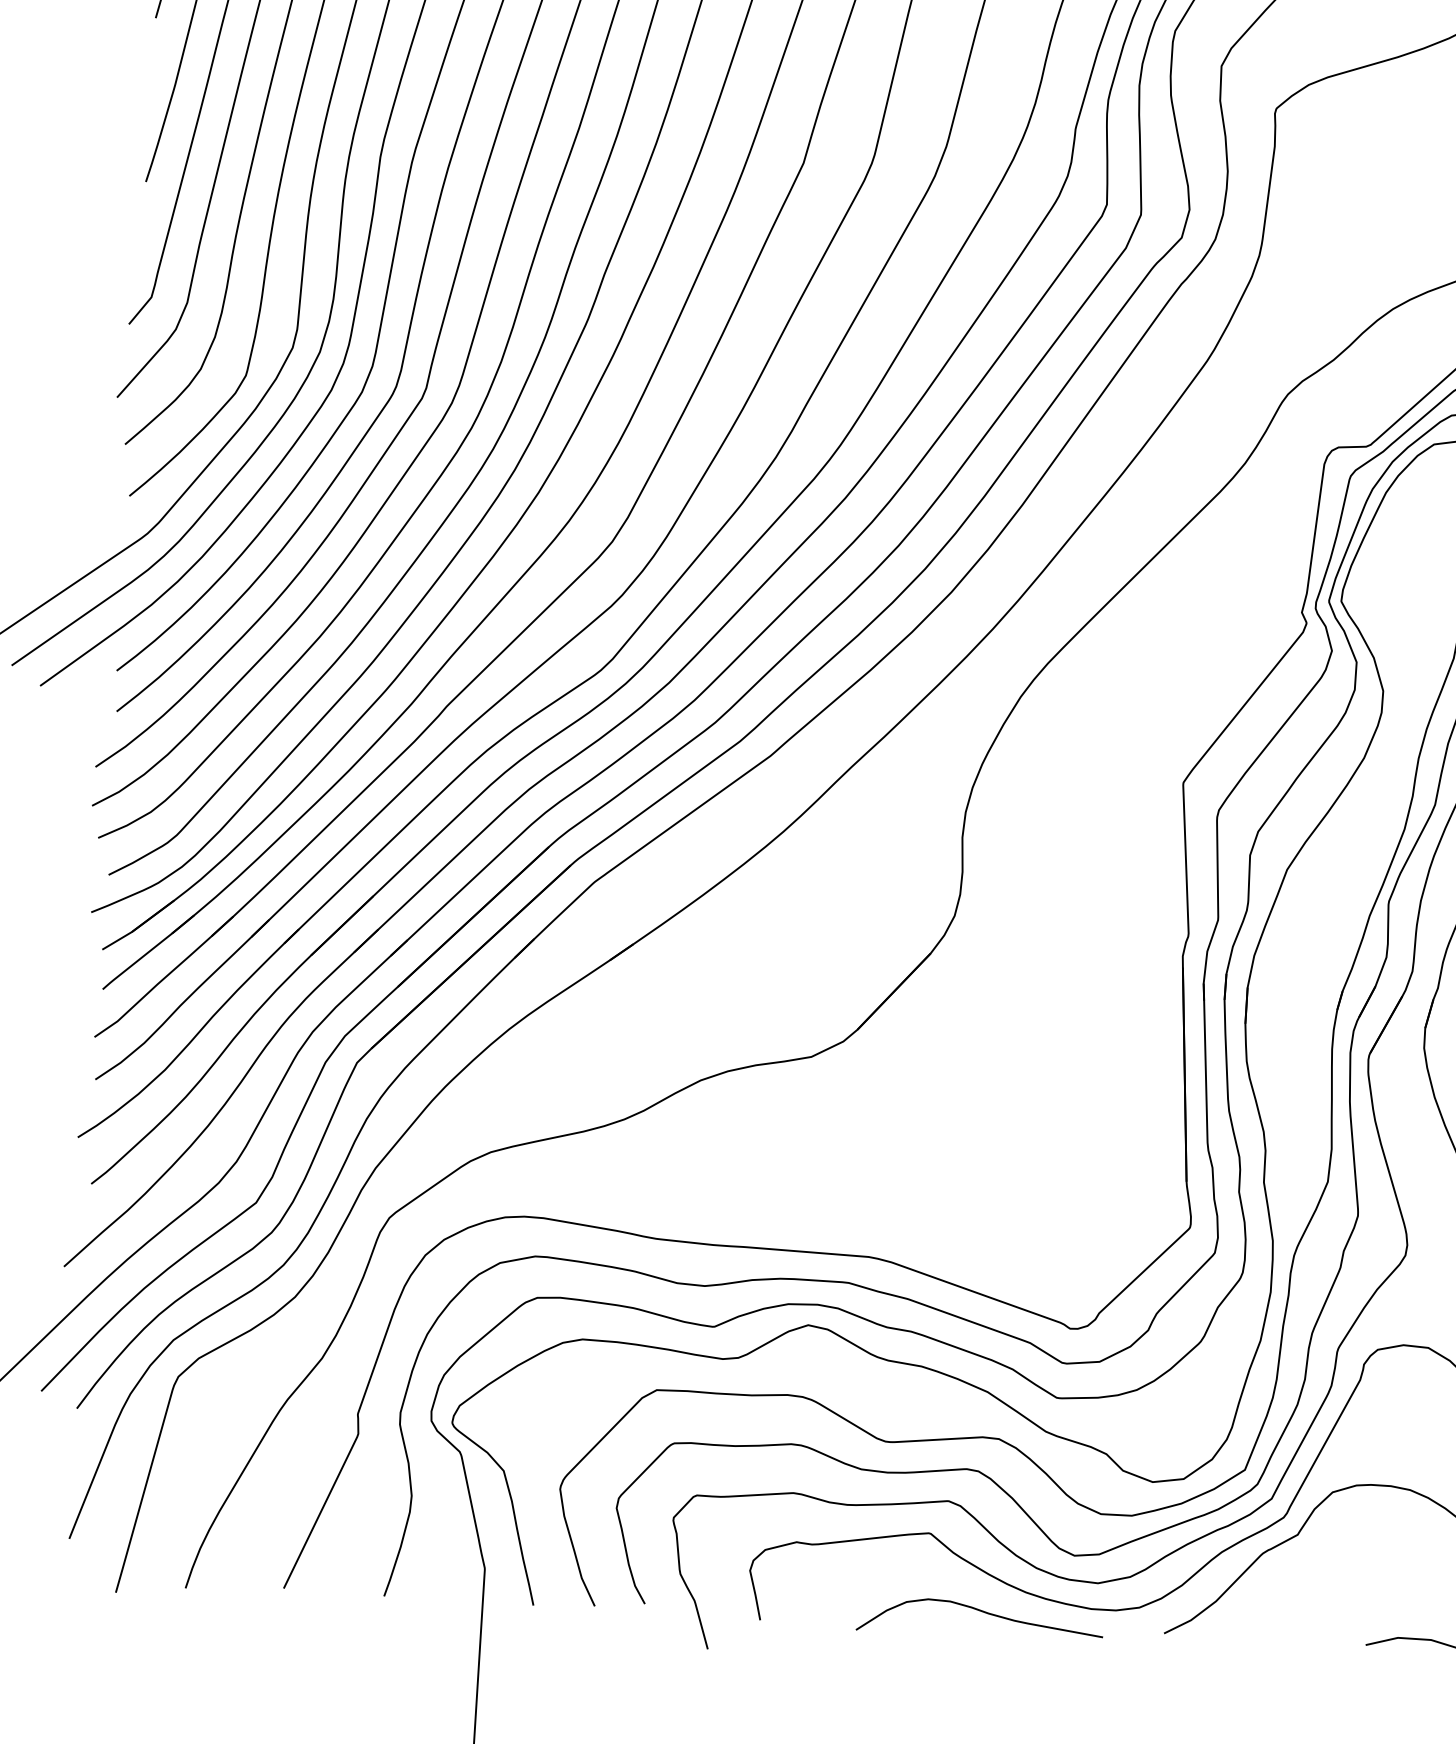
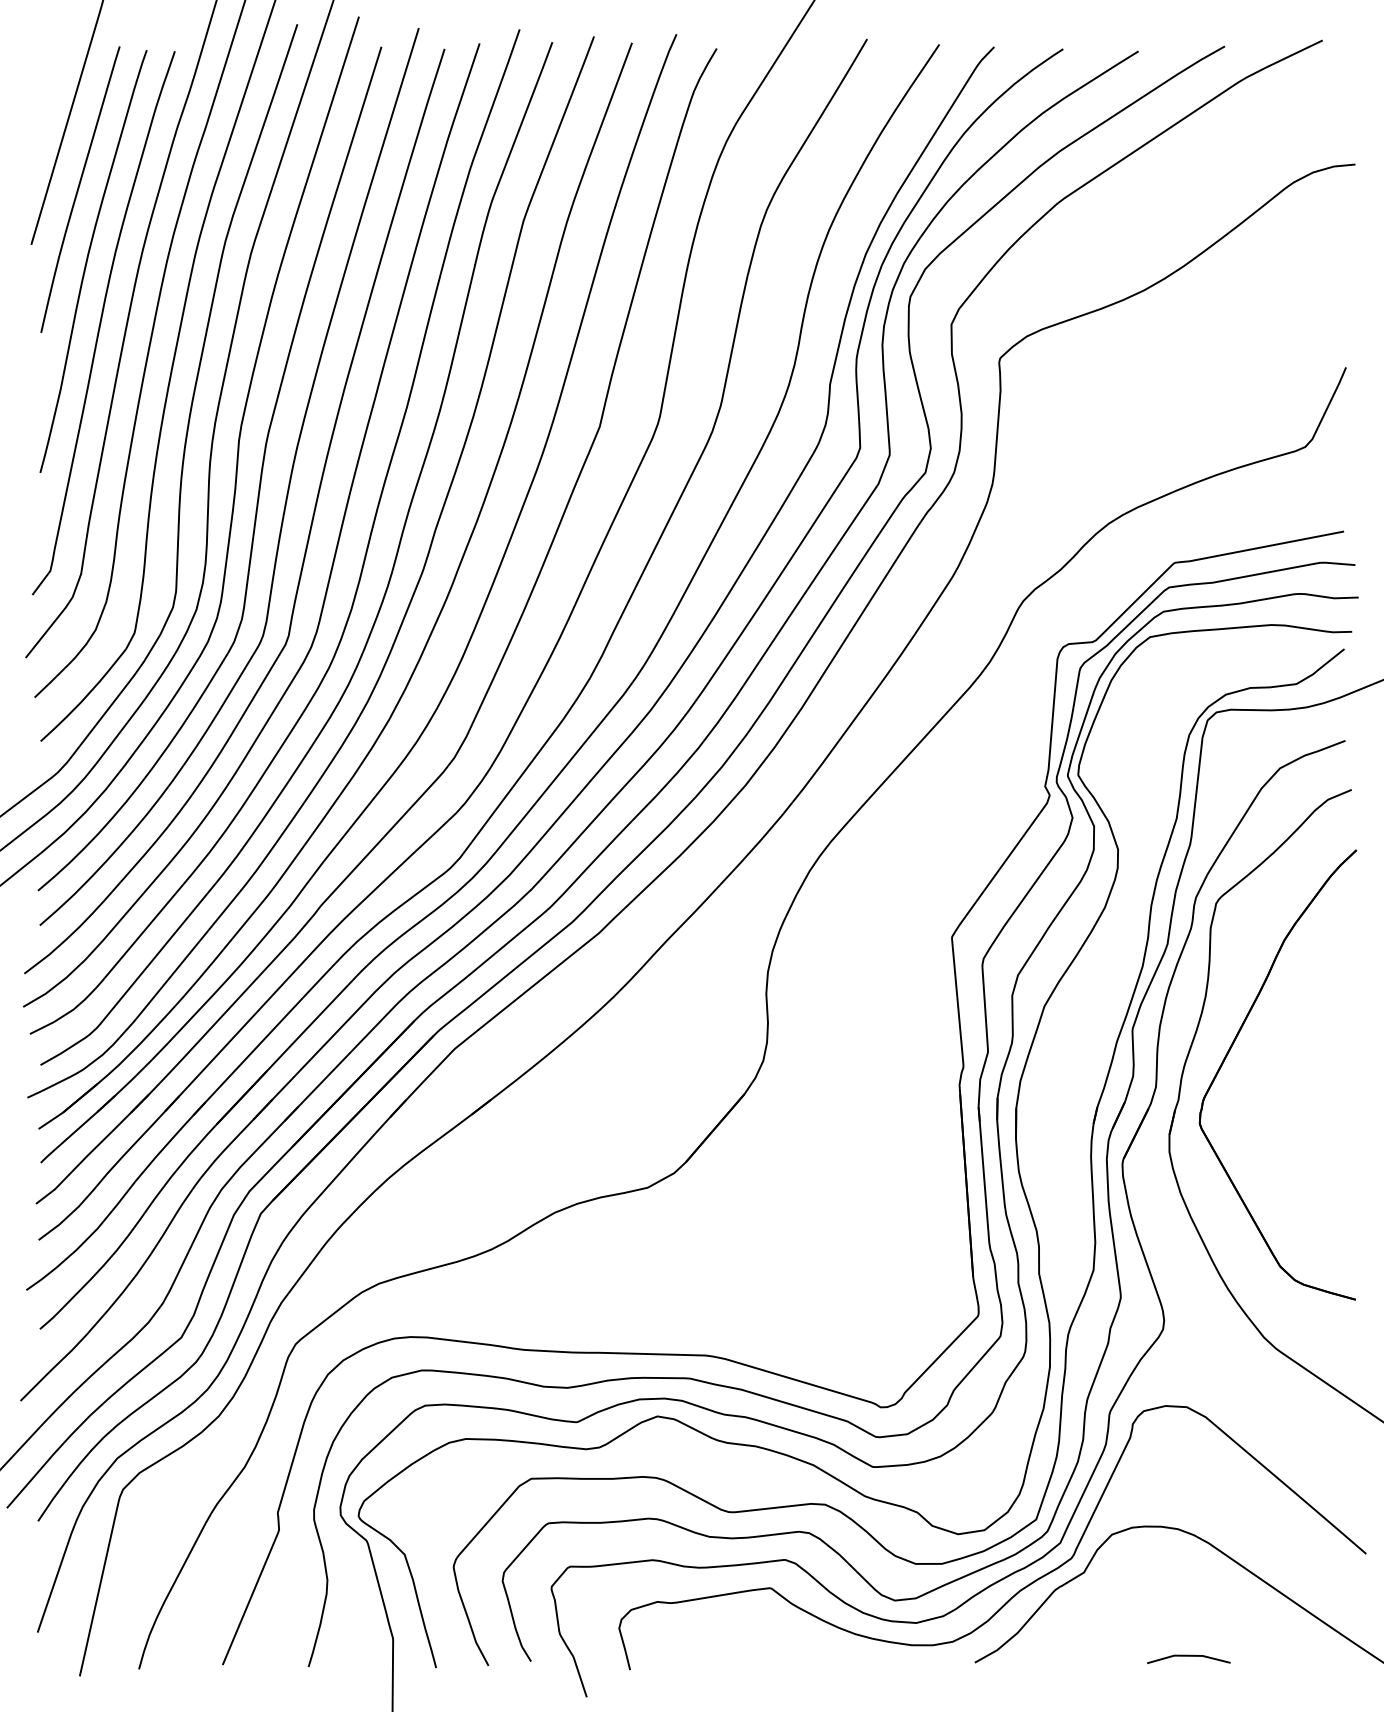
curve: (982, 1612) -> (819, 1653), removed

